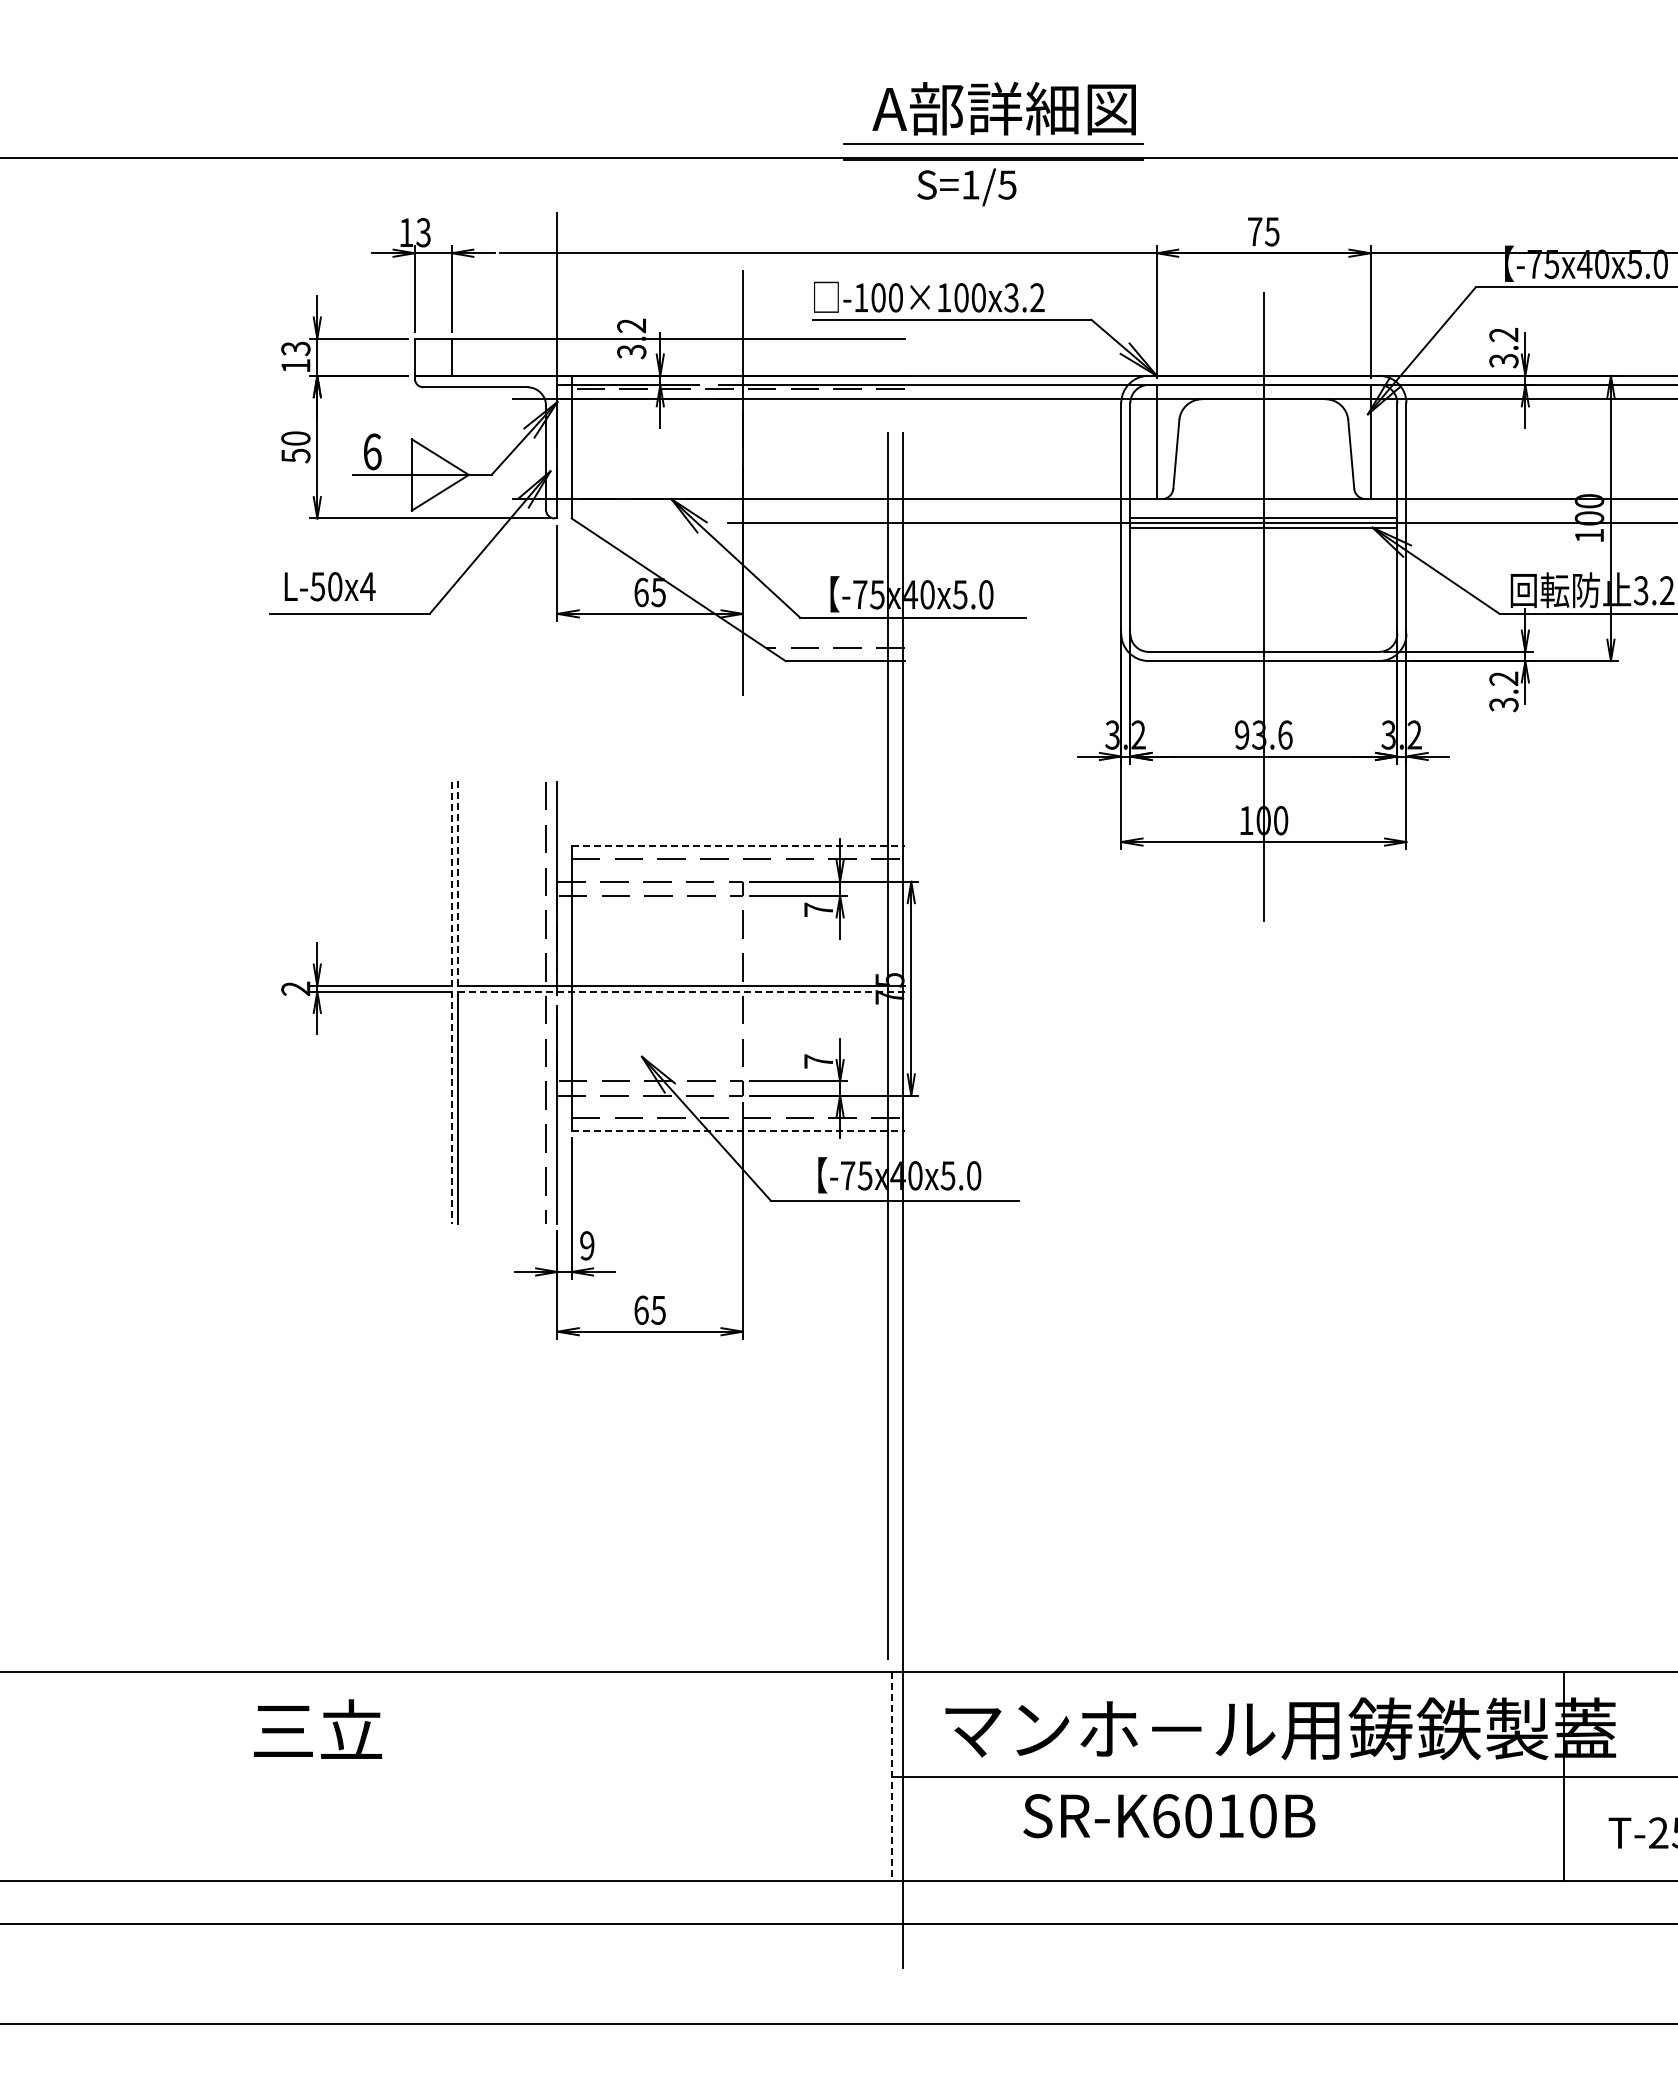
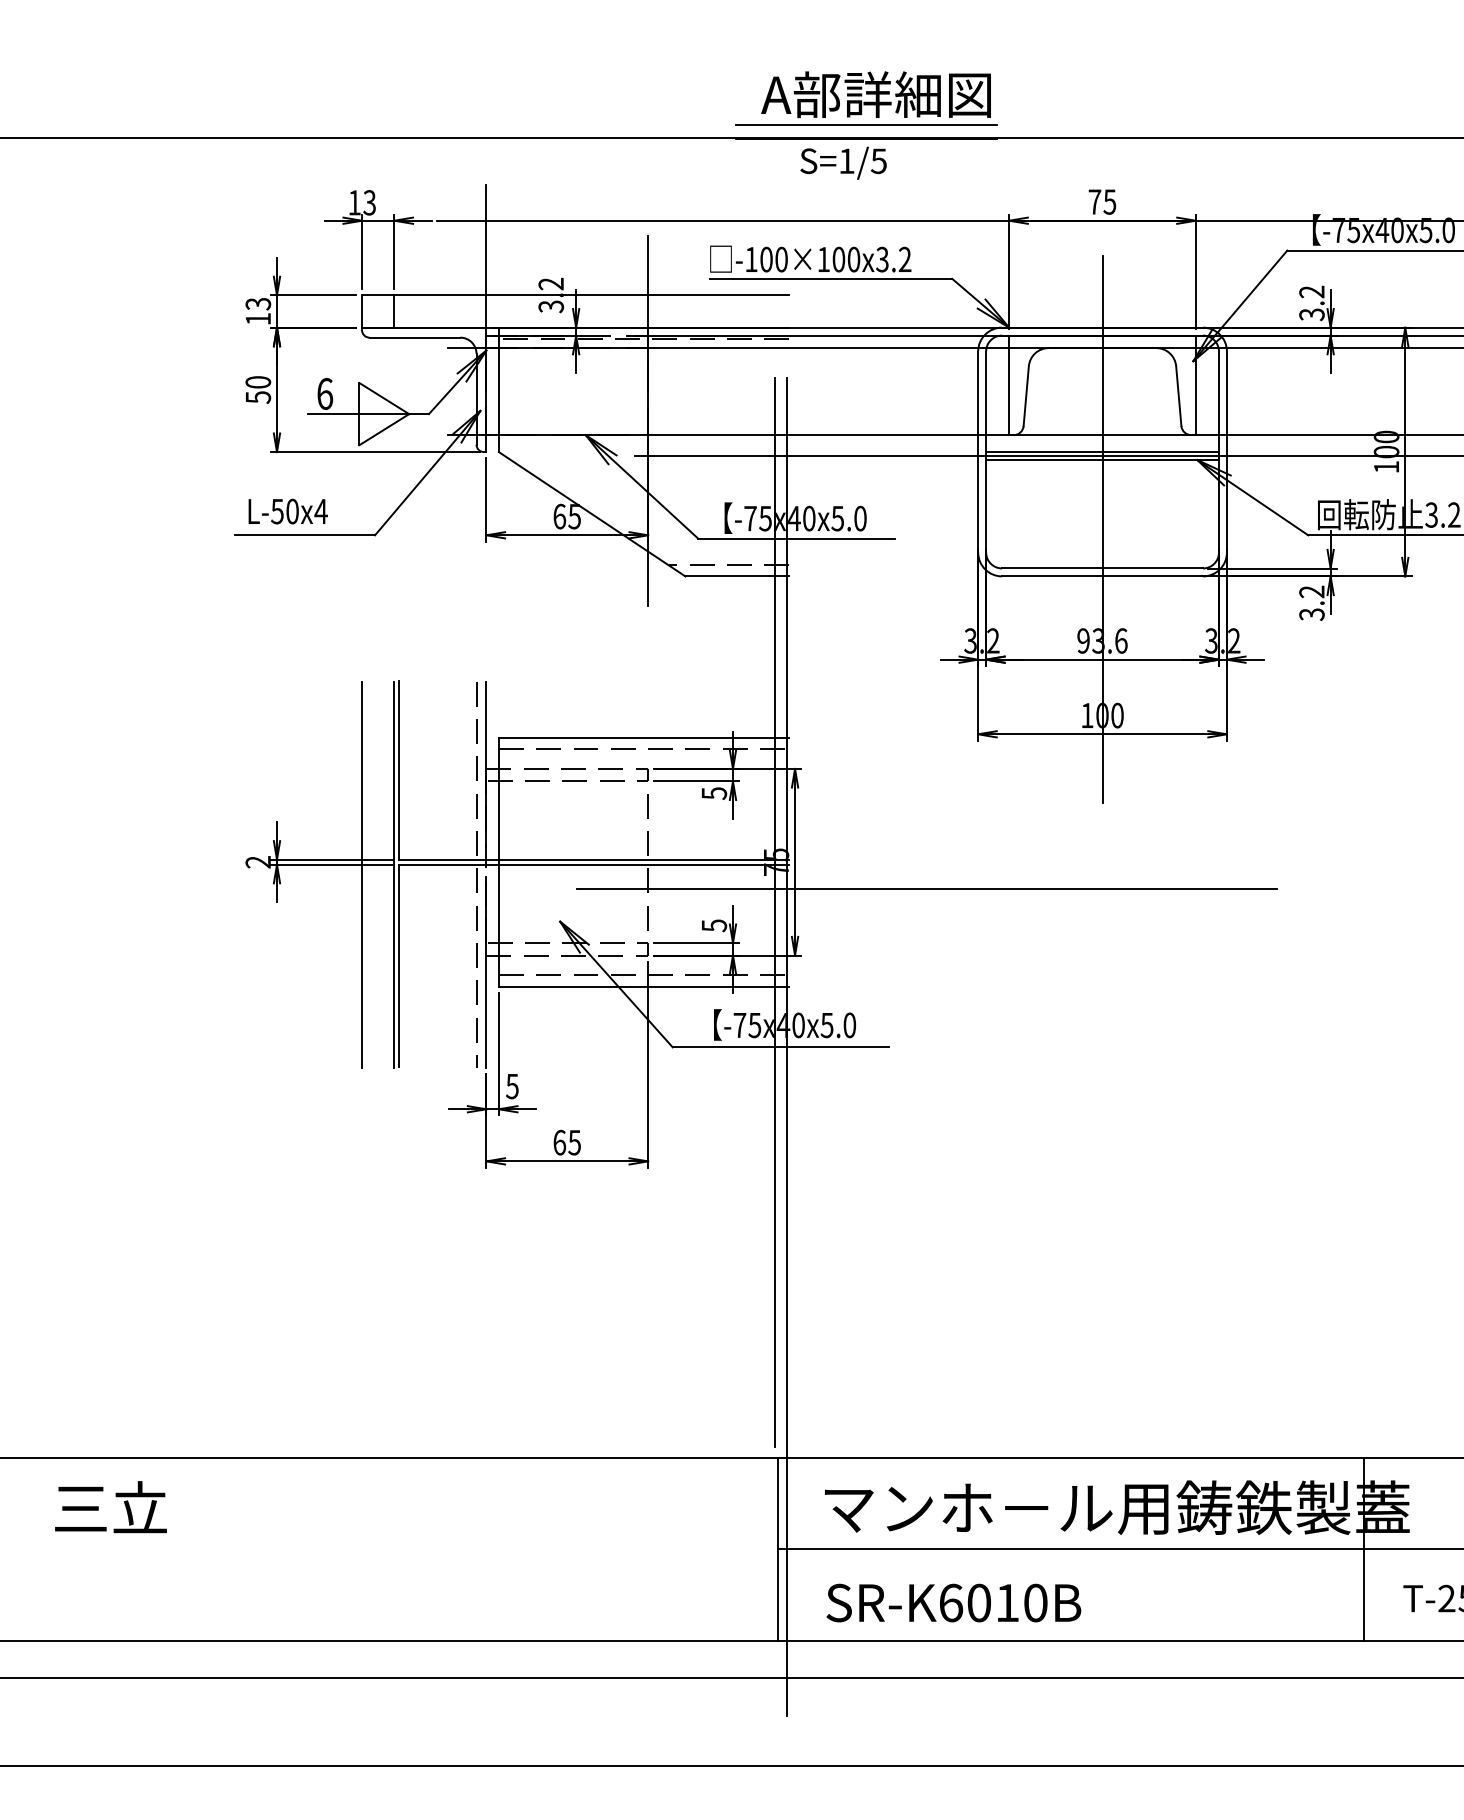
line: (738, 846) -> (644, 738), dashed -> solid
line: (457, 883) -> (399, 770), dashed -> solid
text: (818, 909) -> (714, 793), 7 -> 5
line: (681, 991) -> (594, 864), dashed -> solid
line: (414, 1002) -> (361, 874), added
line: (451, 1003) -> (394, 875), dashed -> solid
line: (1061, 1019) -> (926, 889), added
text: (818, 1061) -> (714, 925), 7 -> 5
line: (738, 1131) -> (644, 986), dashed -> solid
text: (586, 1245) -> (511, 1086), 9 -> 5
text: (318, 1728) -> (111, 1506), moved
line: (892, 1776) -> (778, 1549), dashed -> solid
text: (1169, 1816) -> (953, 1603), moved

